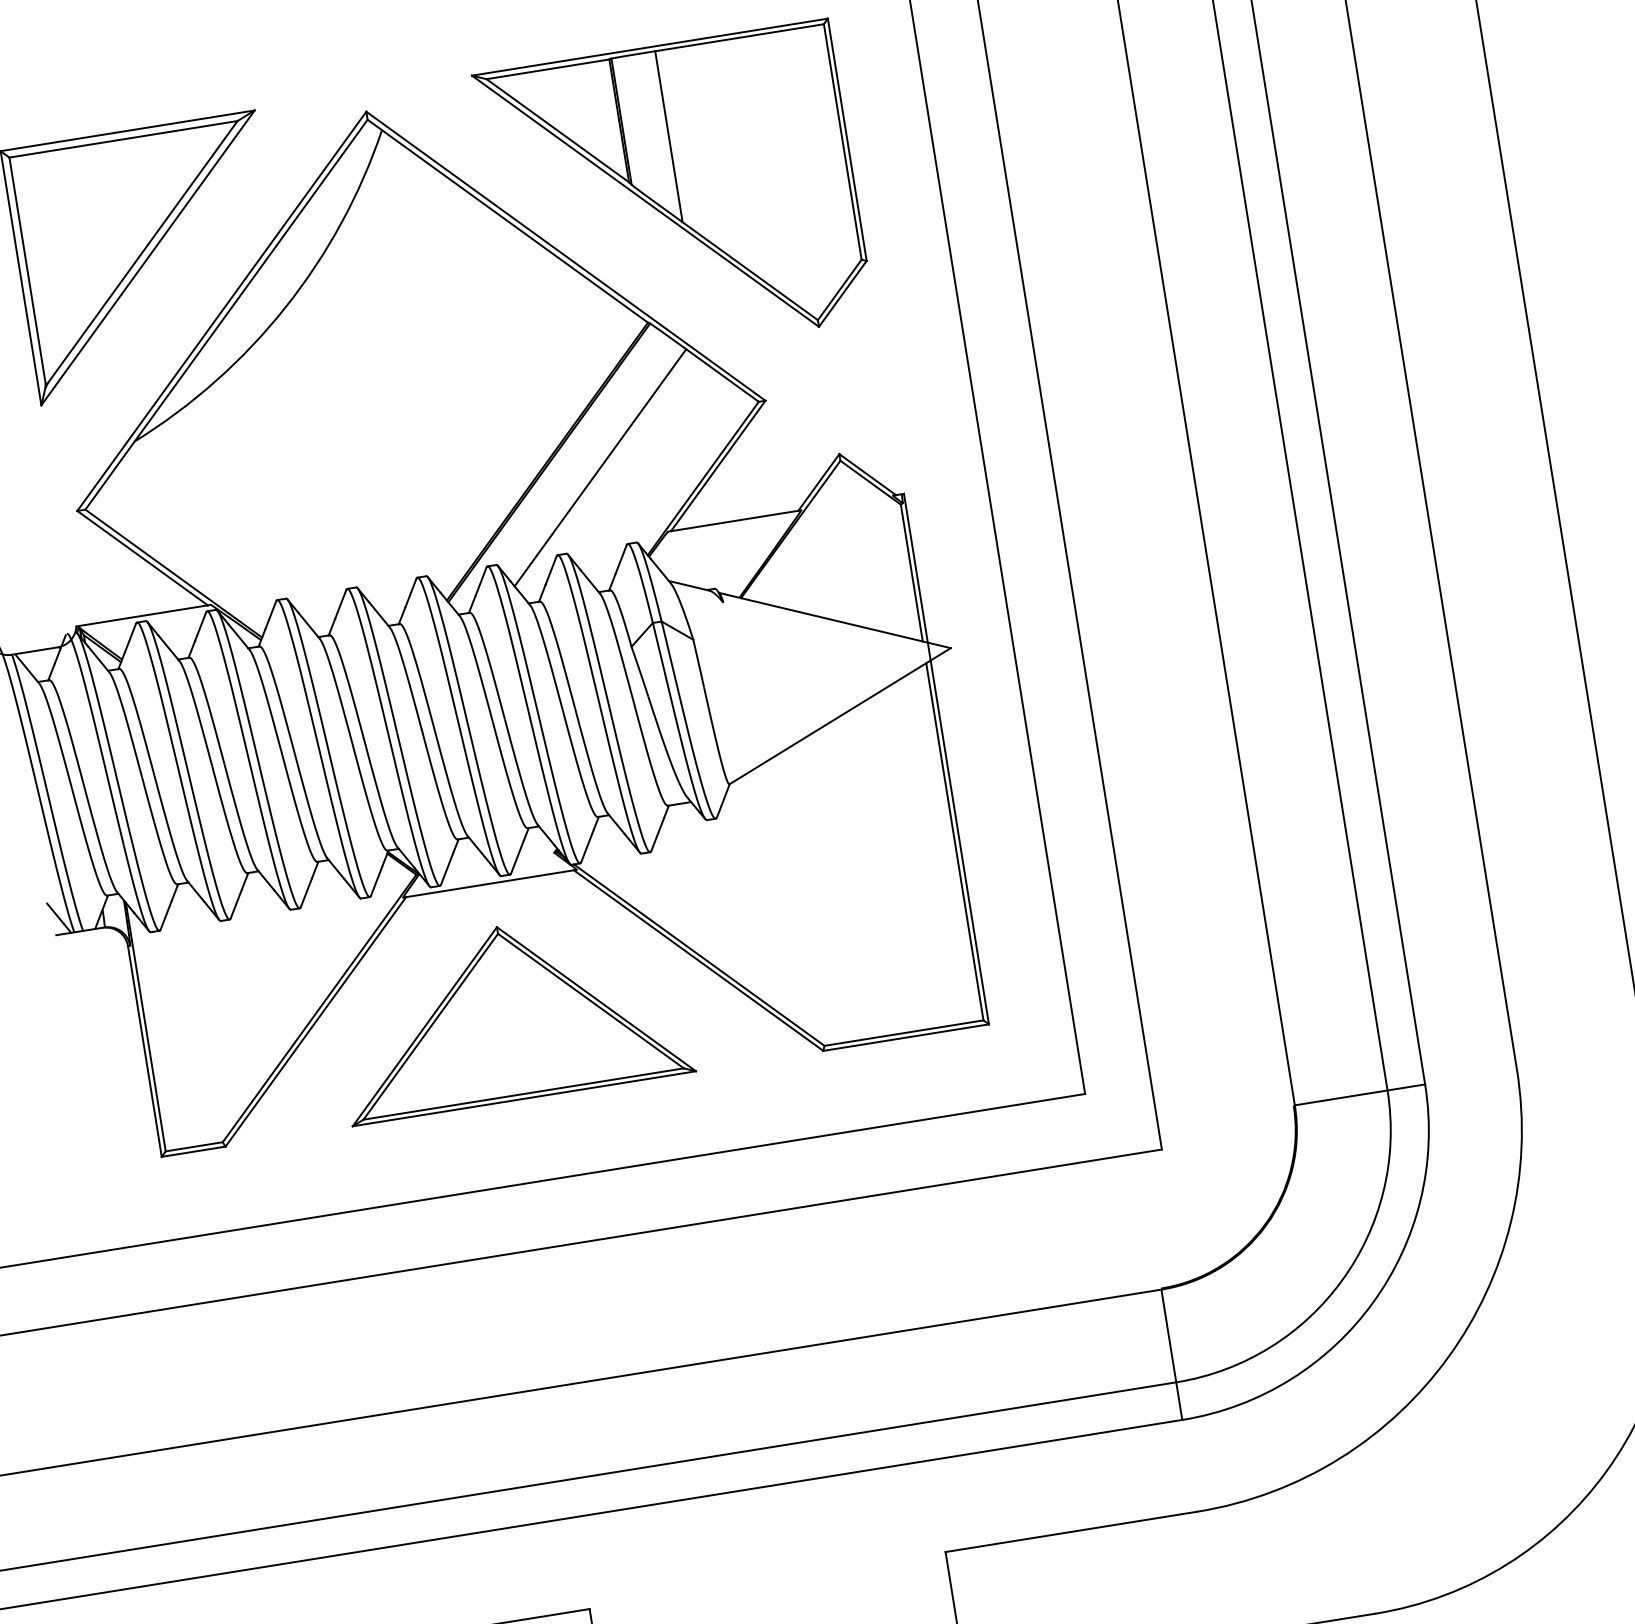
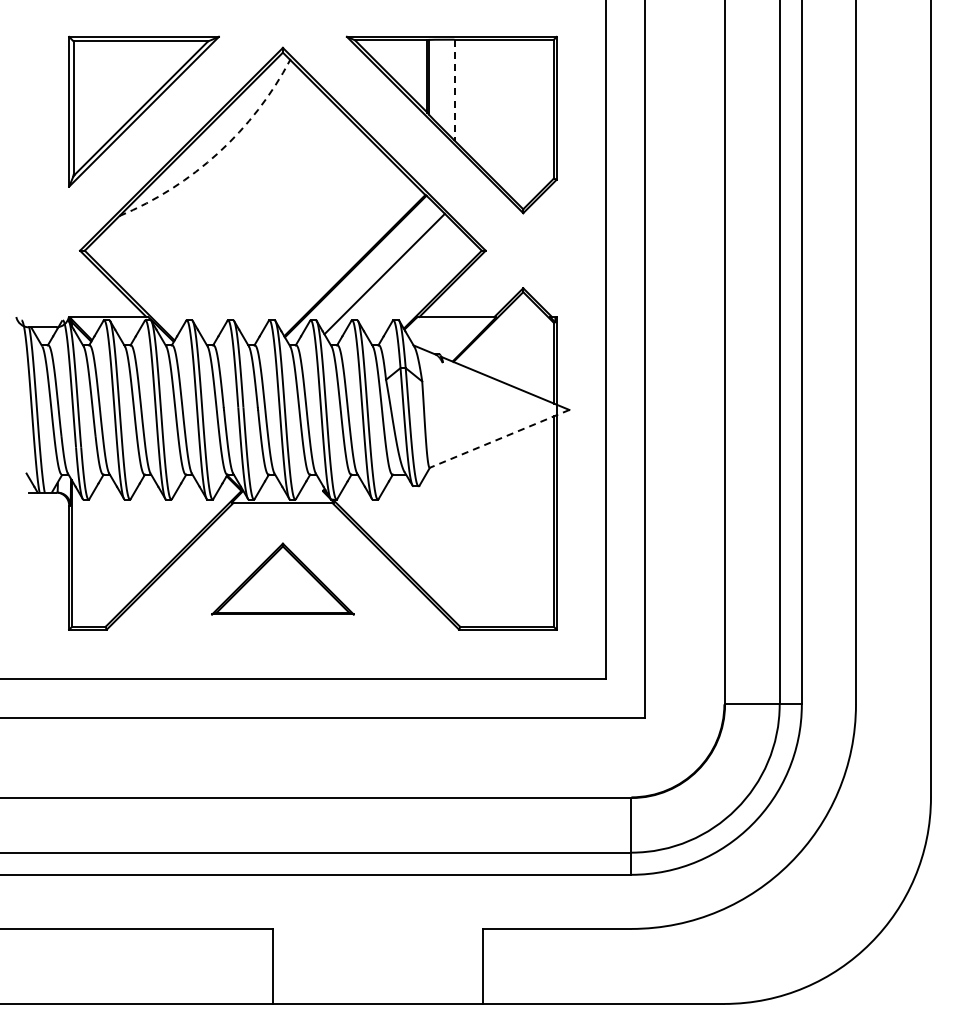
line: (668, 137) -> (454, 90), solid -> dashed
arc: (285, 306) -> (218, 152), solid -> dashed
line: (839, 715) -> (499, 438), solid -> dashed
part: (509, 1012) -> (282, 578), size x0.7

